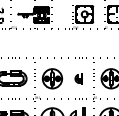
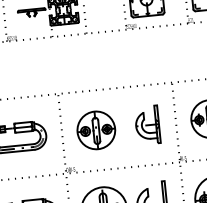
part: (78, 78) -> (146, 124), size x1.67

